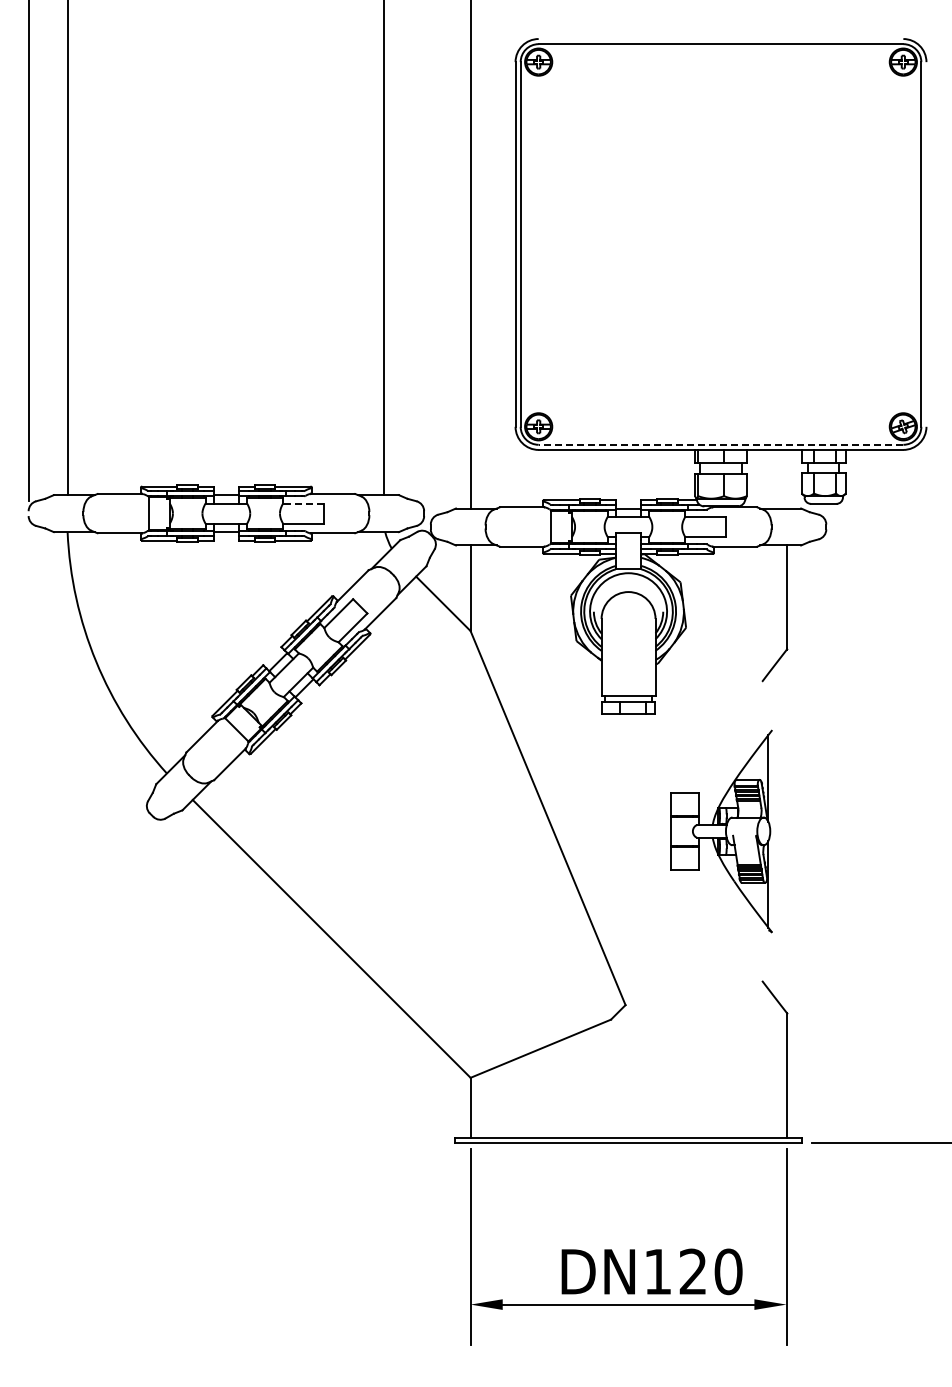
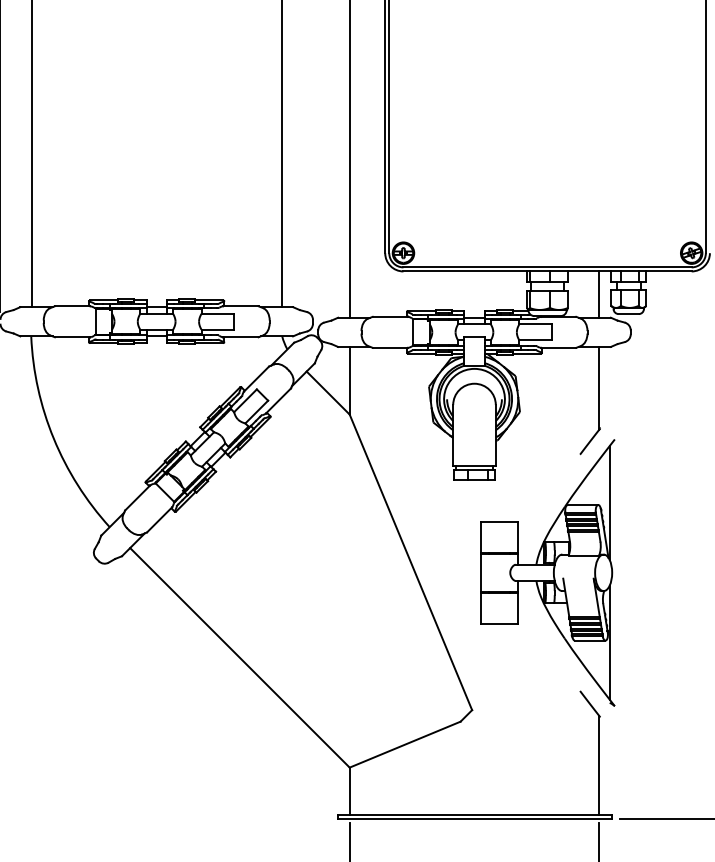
line: (720, 444) -> (547, 267), dashed -> solid
line: (786, 478) -> (599, 294), added
line: (302, 503) -> (216, 313), dashed -> solid
part: (721, 831) -> (547, 572), size x1.67

